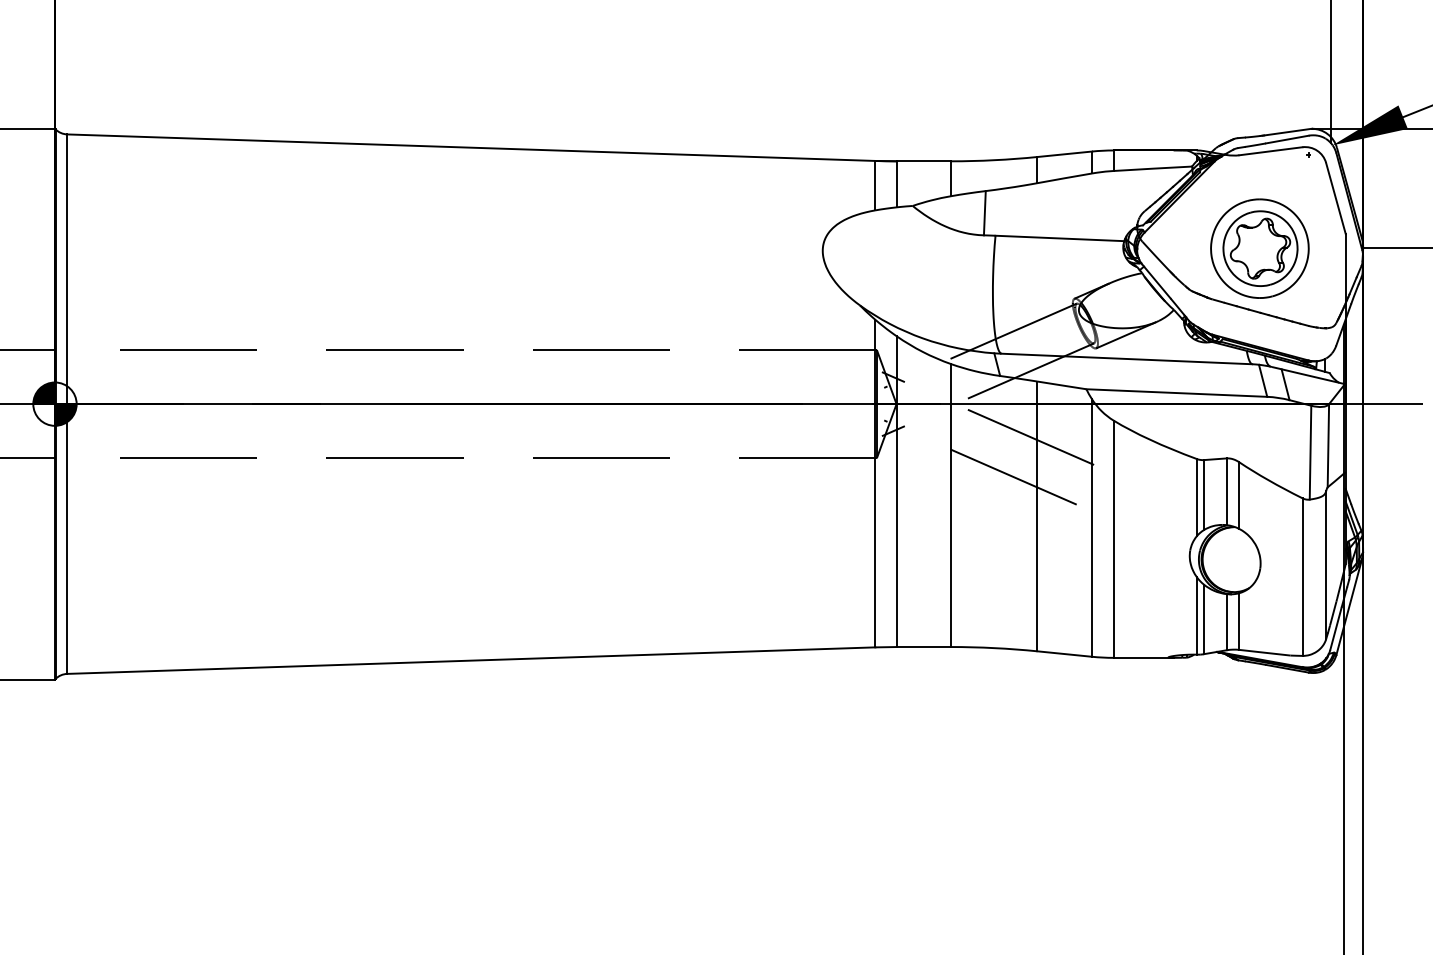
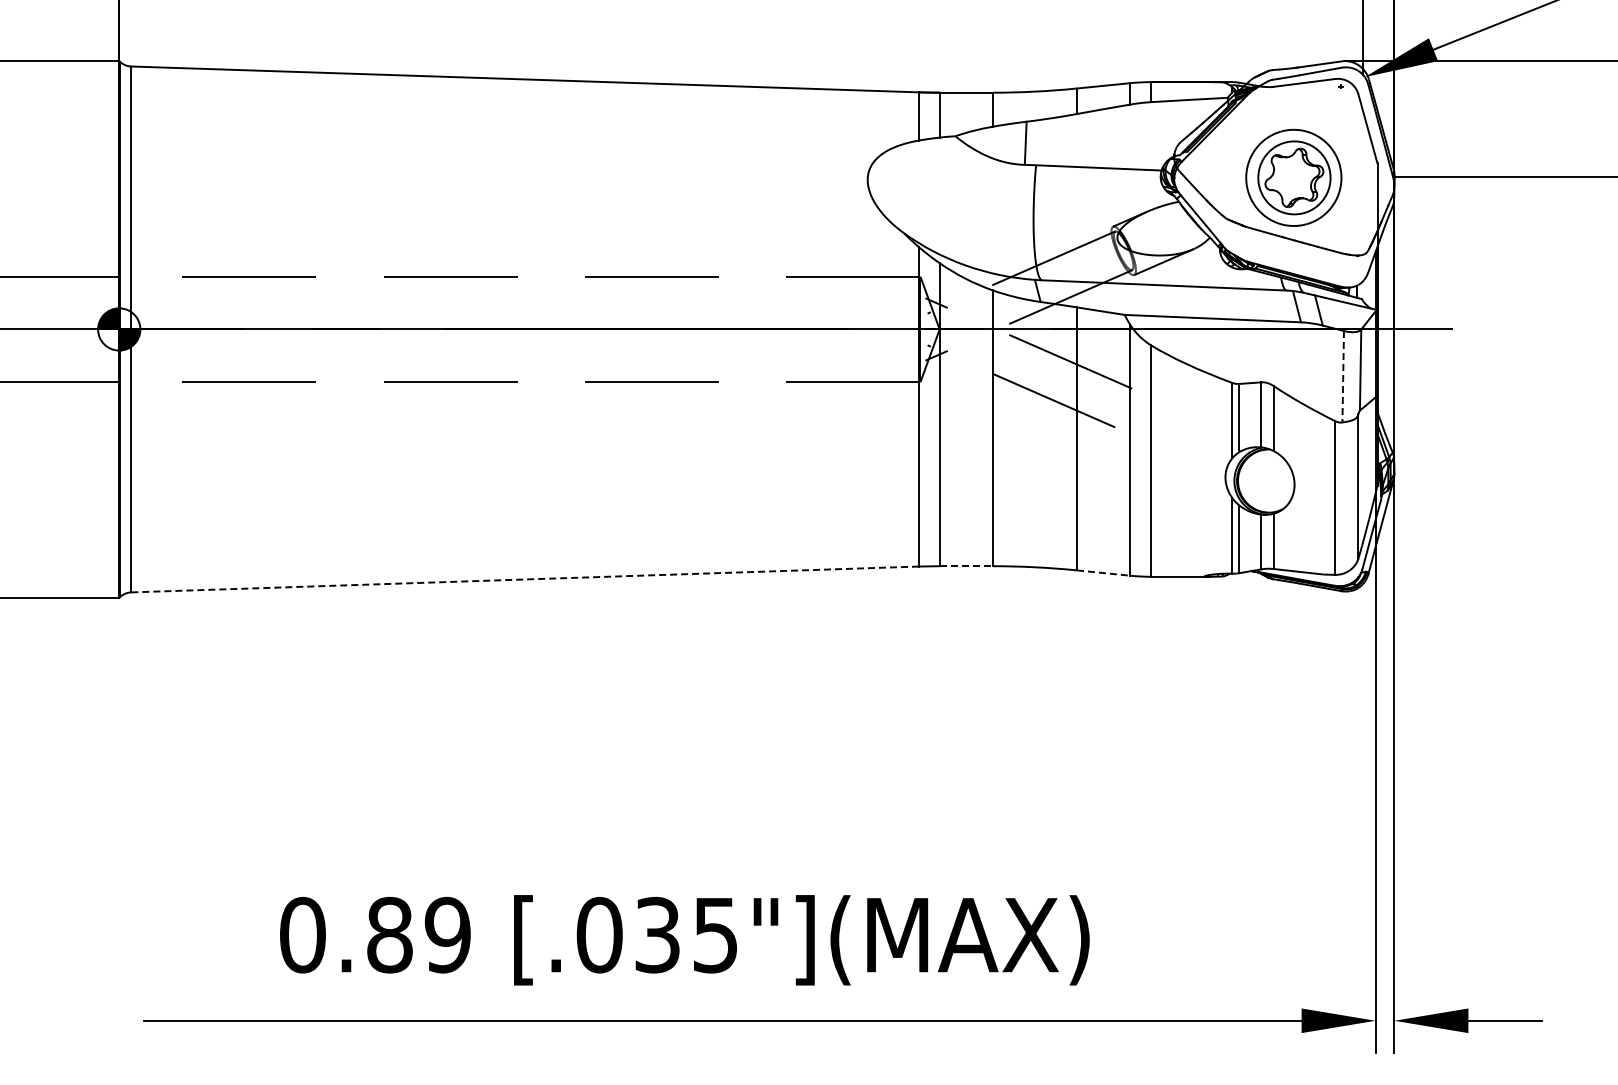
line: (1310, 452) -> (1343, 376), solid -> dashed
line: (924, 647) -> (966, 566), solid -> dashed
line: (1064, 654) -> (1103, 573), solid -> dashed
line: (470, 660) -> (524, 579), solid -> dashed

